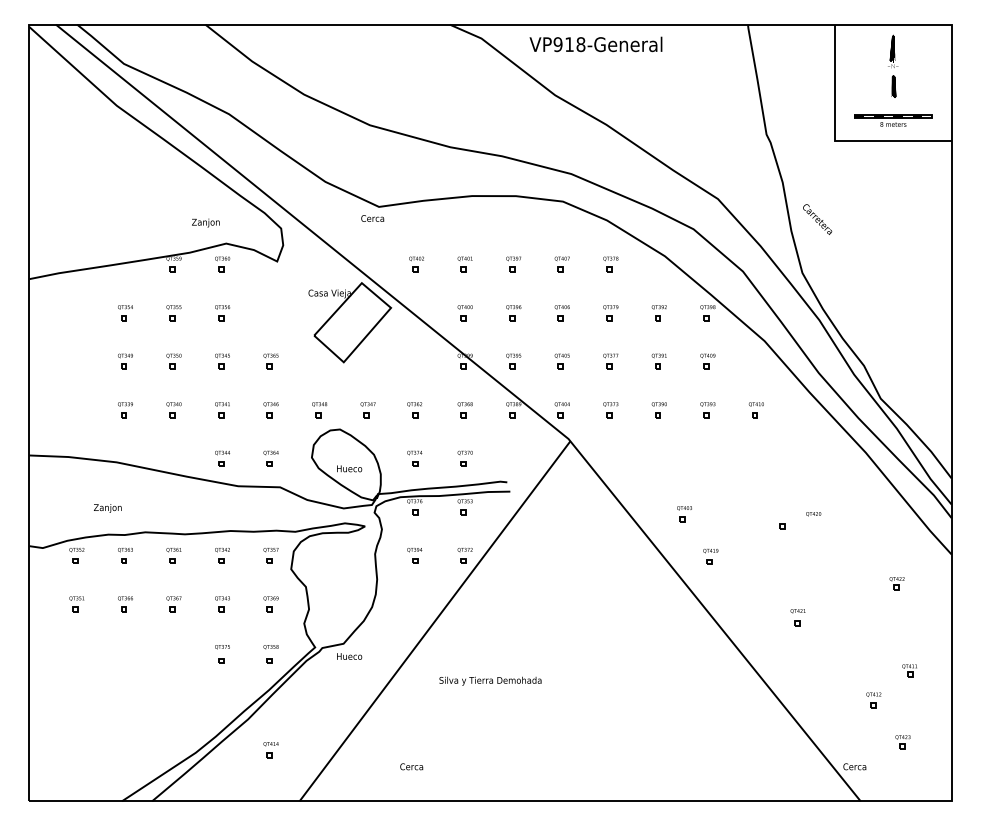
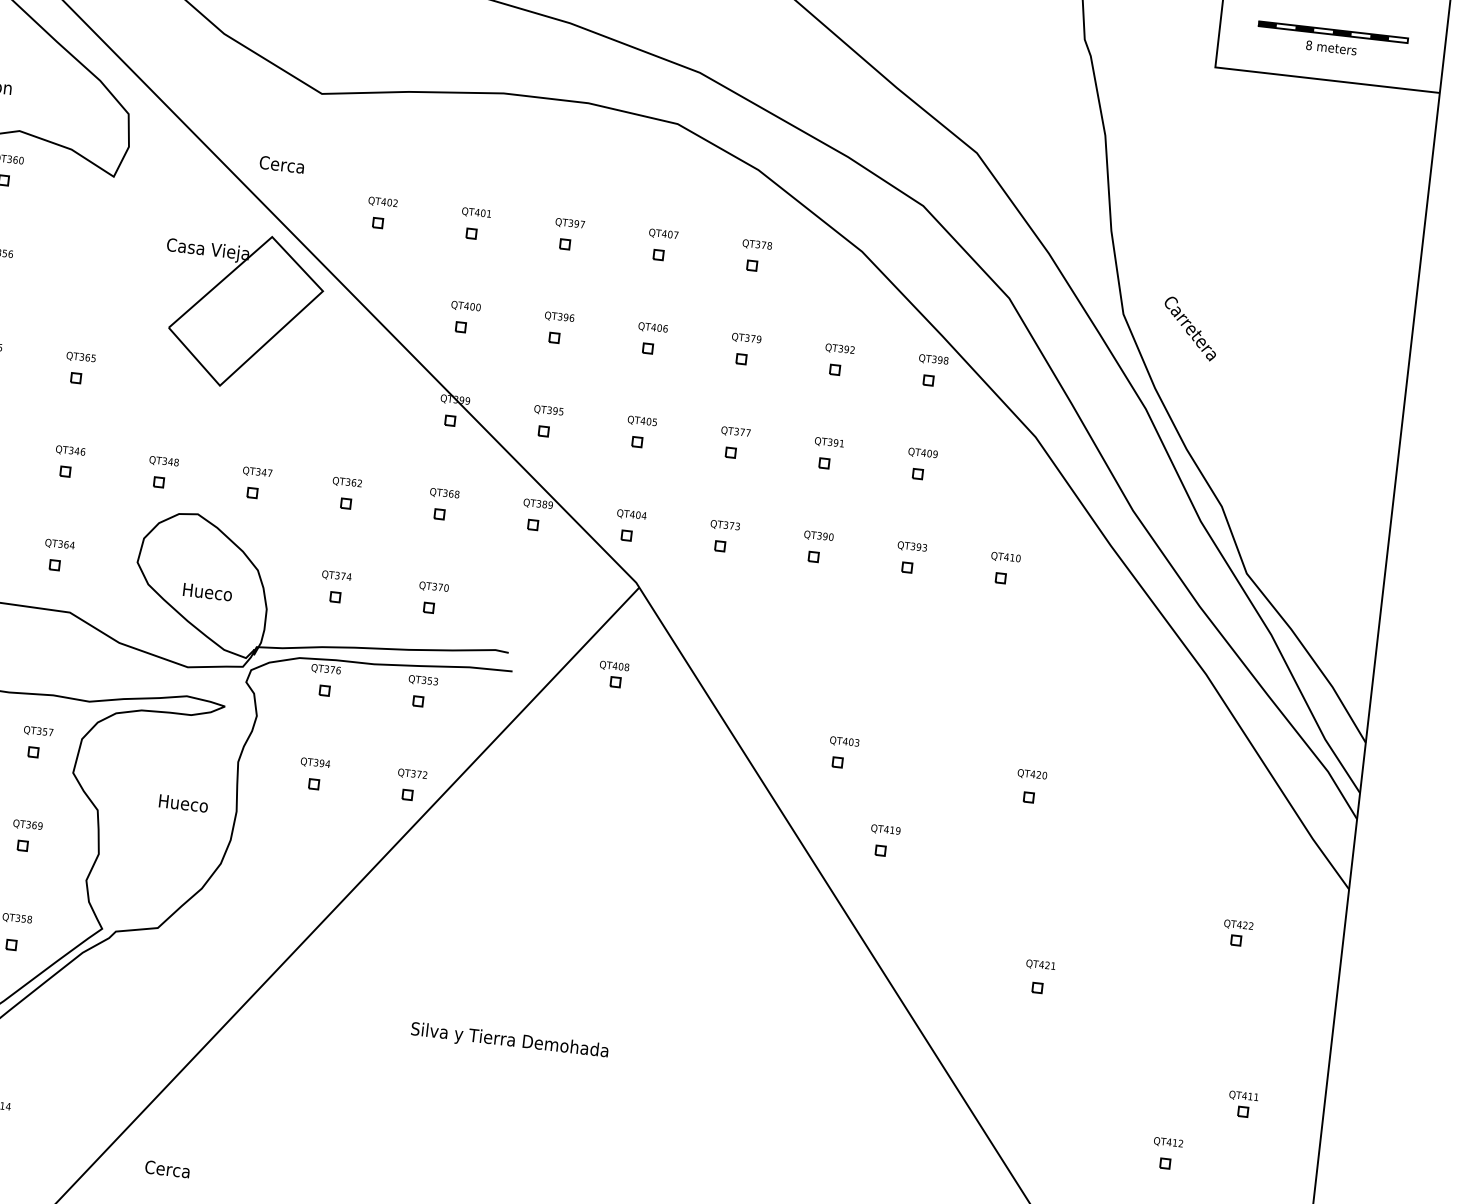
text: (372, 218) -> (281, 164), moved
text: (817, 219) -> (1190, 328), moved
part: (561, 487) -> (612, 674), added
text: (813, 514) -> (1032, 775), moved
text: (349, 656) -> (183, 803), moved
text: (490, 680) -> (509, 1039), moved
text: (411, 766) -> (167, 1168), moved

